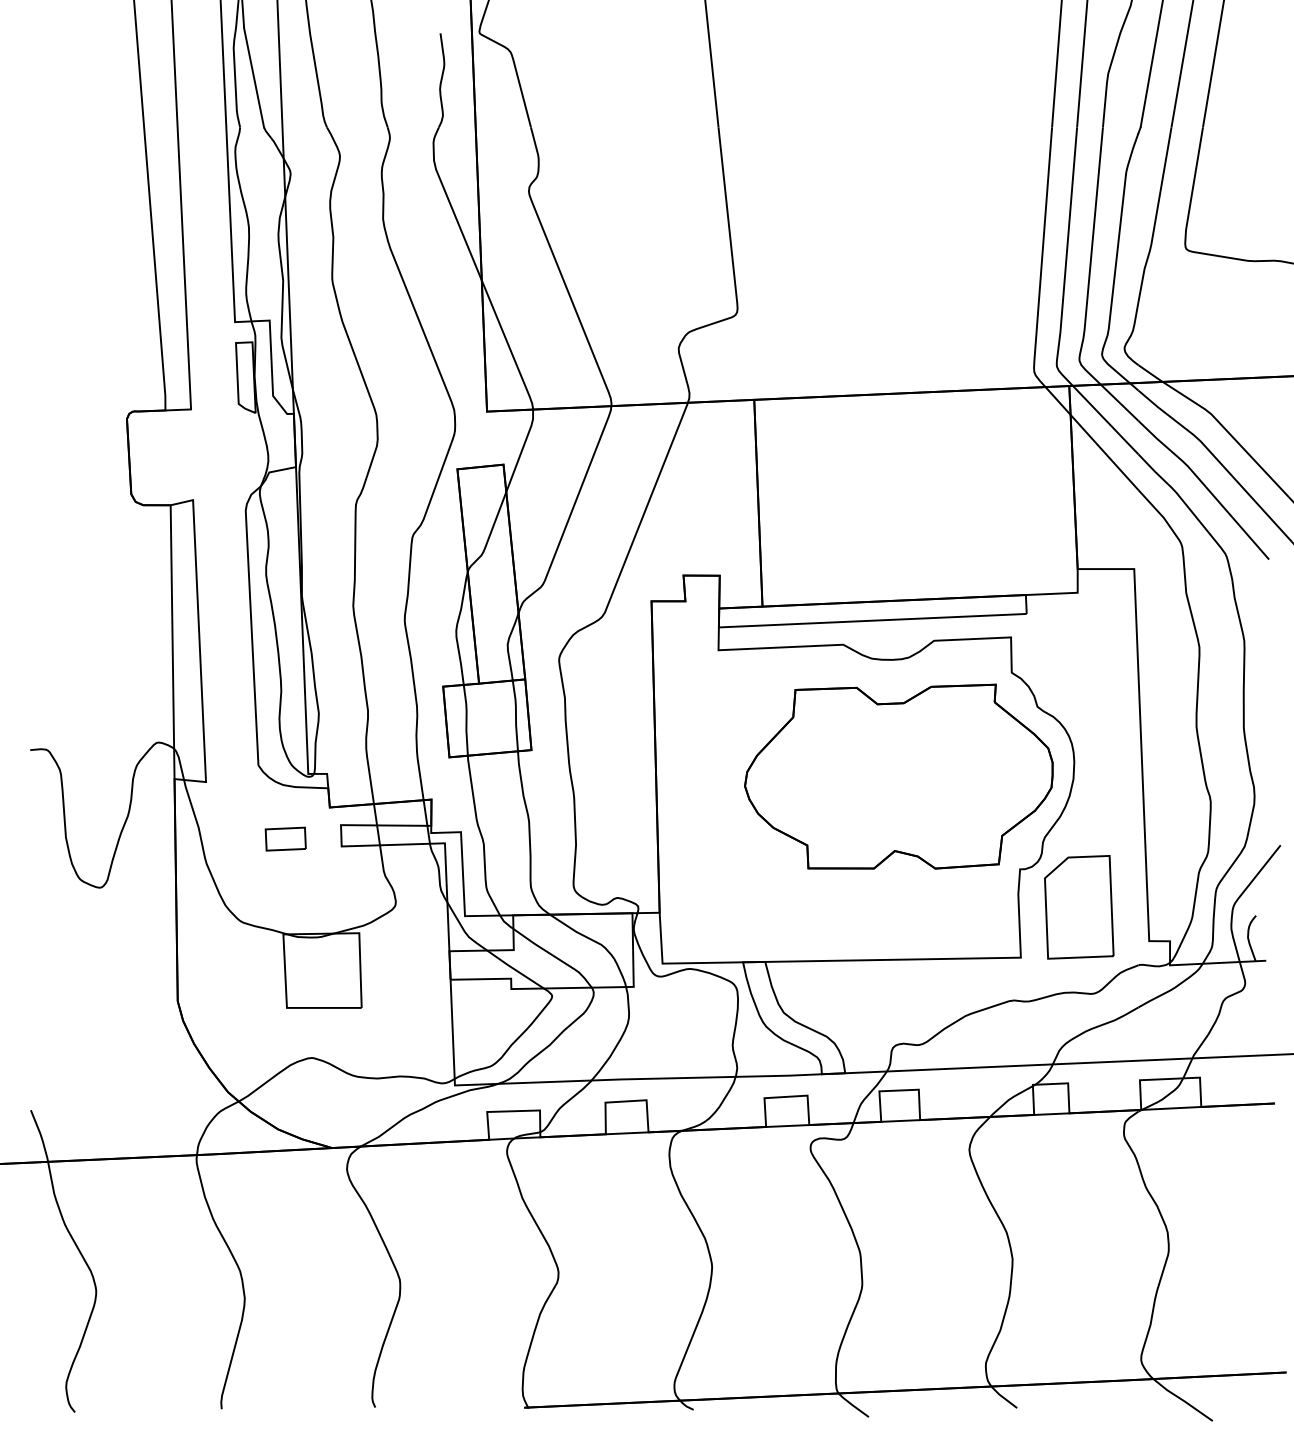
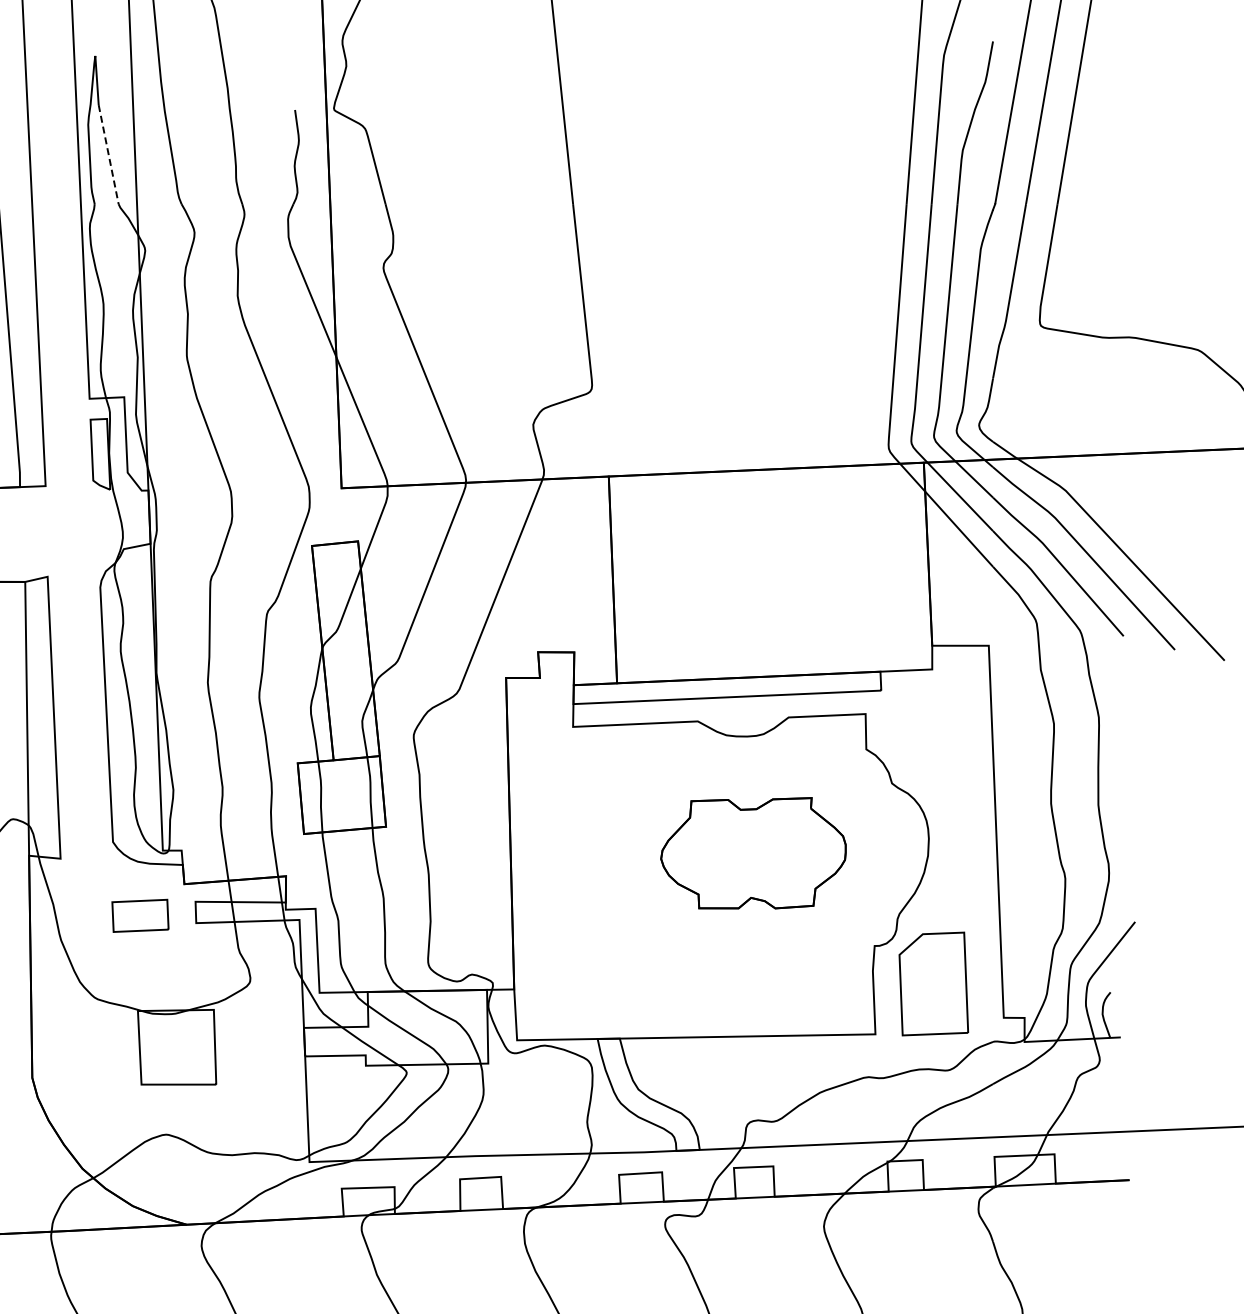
line: (254, 77) -> (109, 154), solid -> dashed
part: (898, 776) -> (753, 853), size x0.6
part: (285, 838) -> (140, 915), size x1.4

